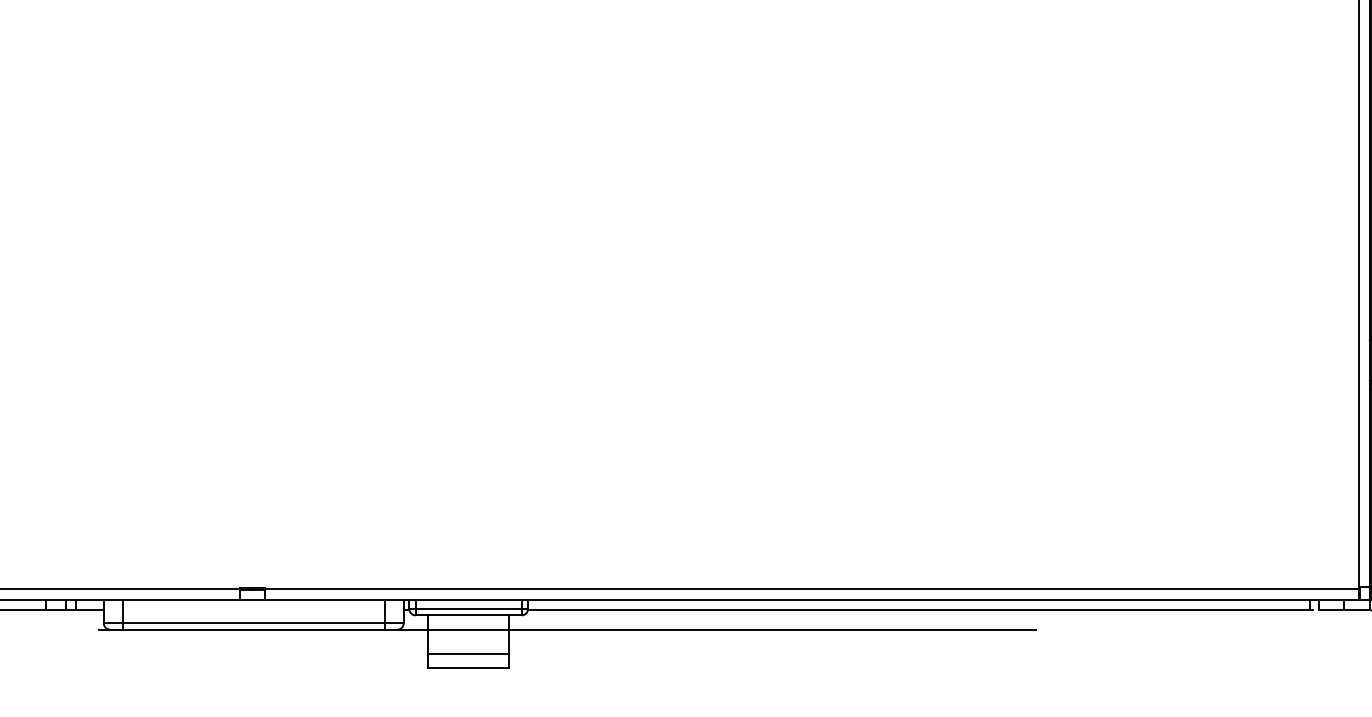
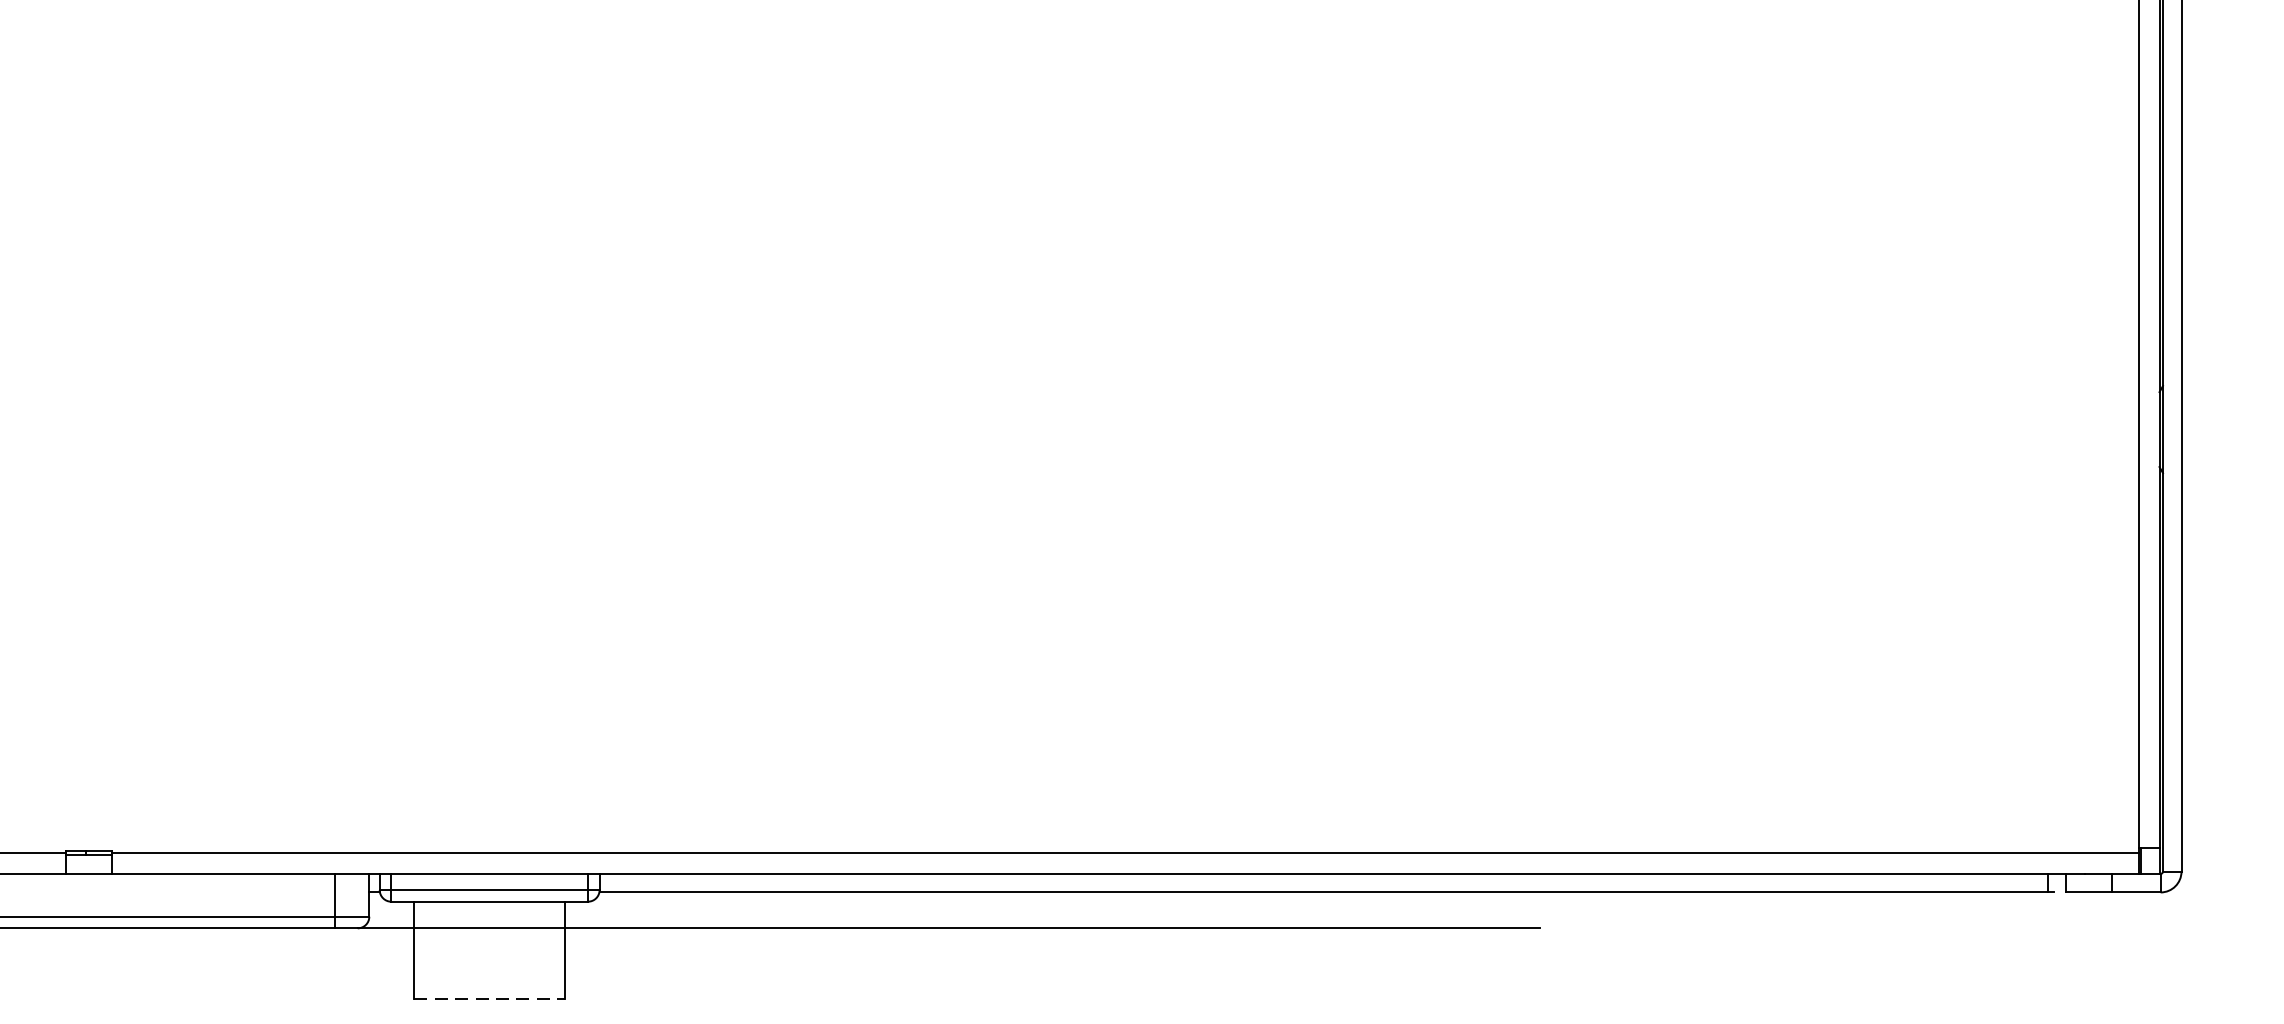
line: (468, 653) -> (489, 972), removed
line: (468, 667) -> (489, 998), solid -> dashed

